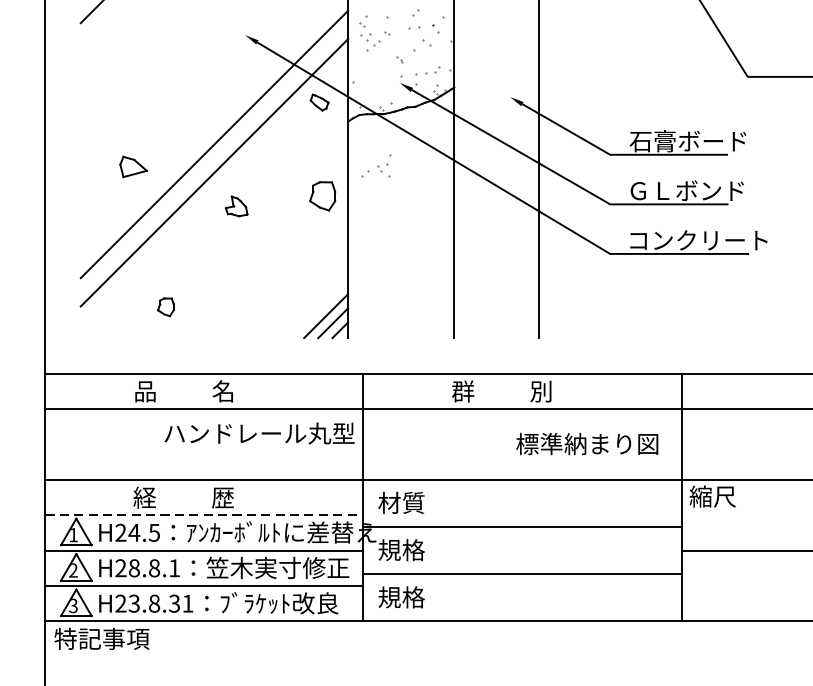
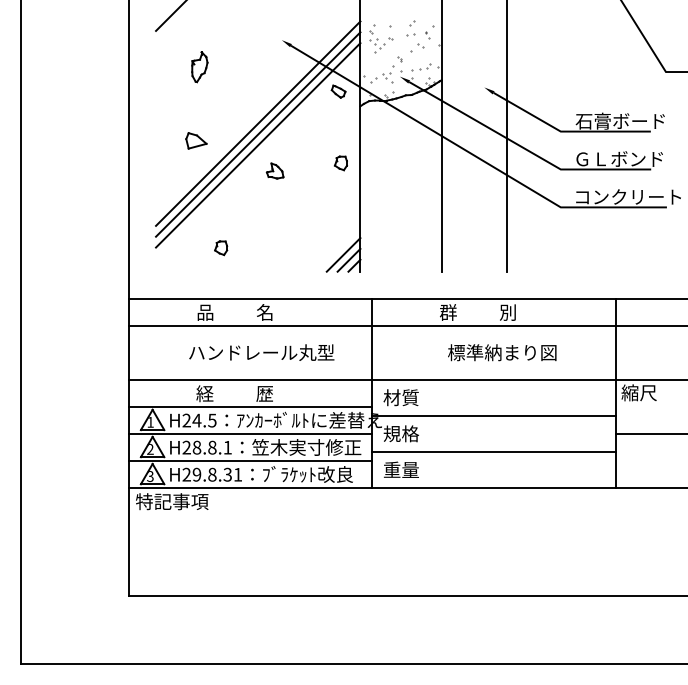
part: (137, 70) -> (199, 67), added
line: (214, 158) -> (258, 134), added
part: (377, 166) -> (382, 74), moved
part: (322, 196) -> (340, 163), size x0.62
text: (259, 433) -> (261, 352), moved
text: (587, 443) -> (502, 352), moved
line: (204, 515) -> (250, 407), dashed -> solid
text: (401, 596) -> (401, 469), 規格 -> 重量
text: (133, 603) -> (196, 474), H23.8.31 -> H29.8.31

